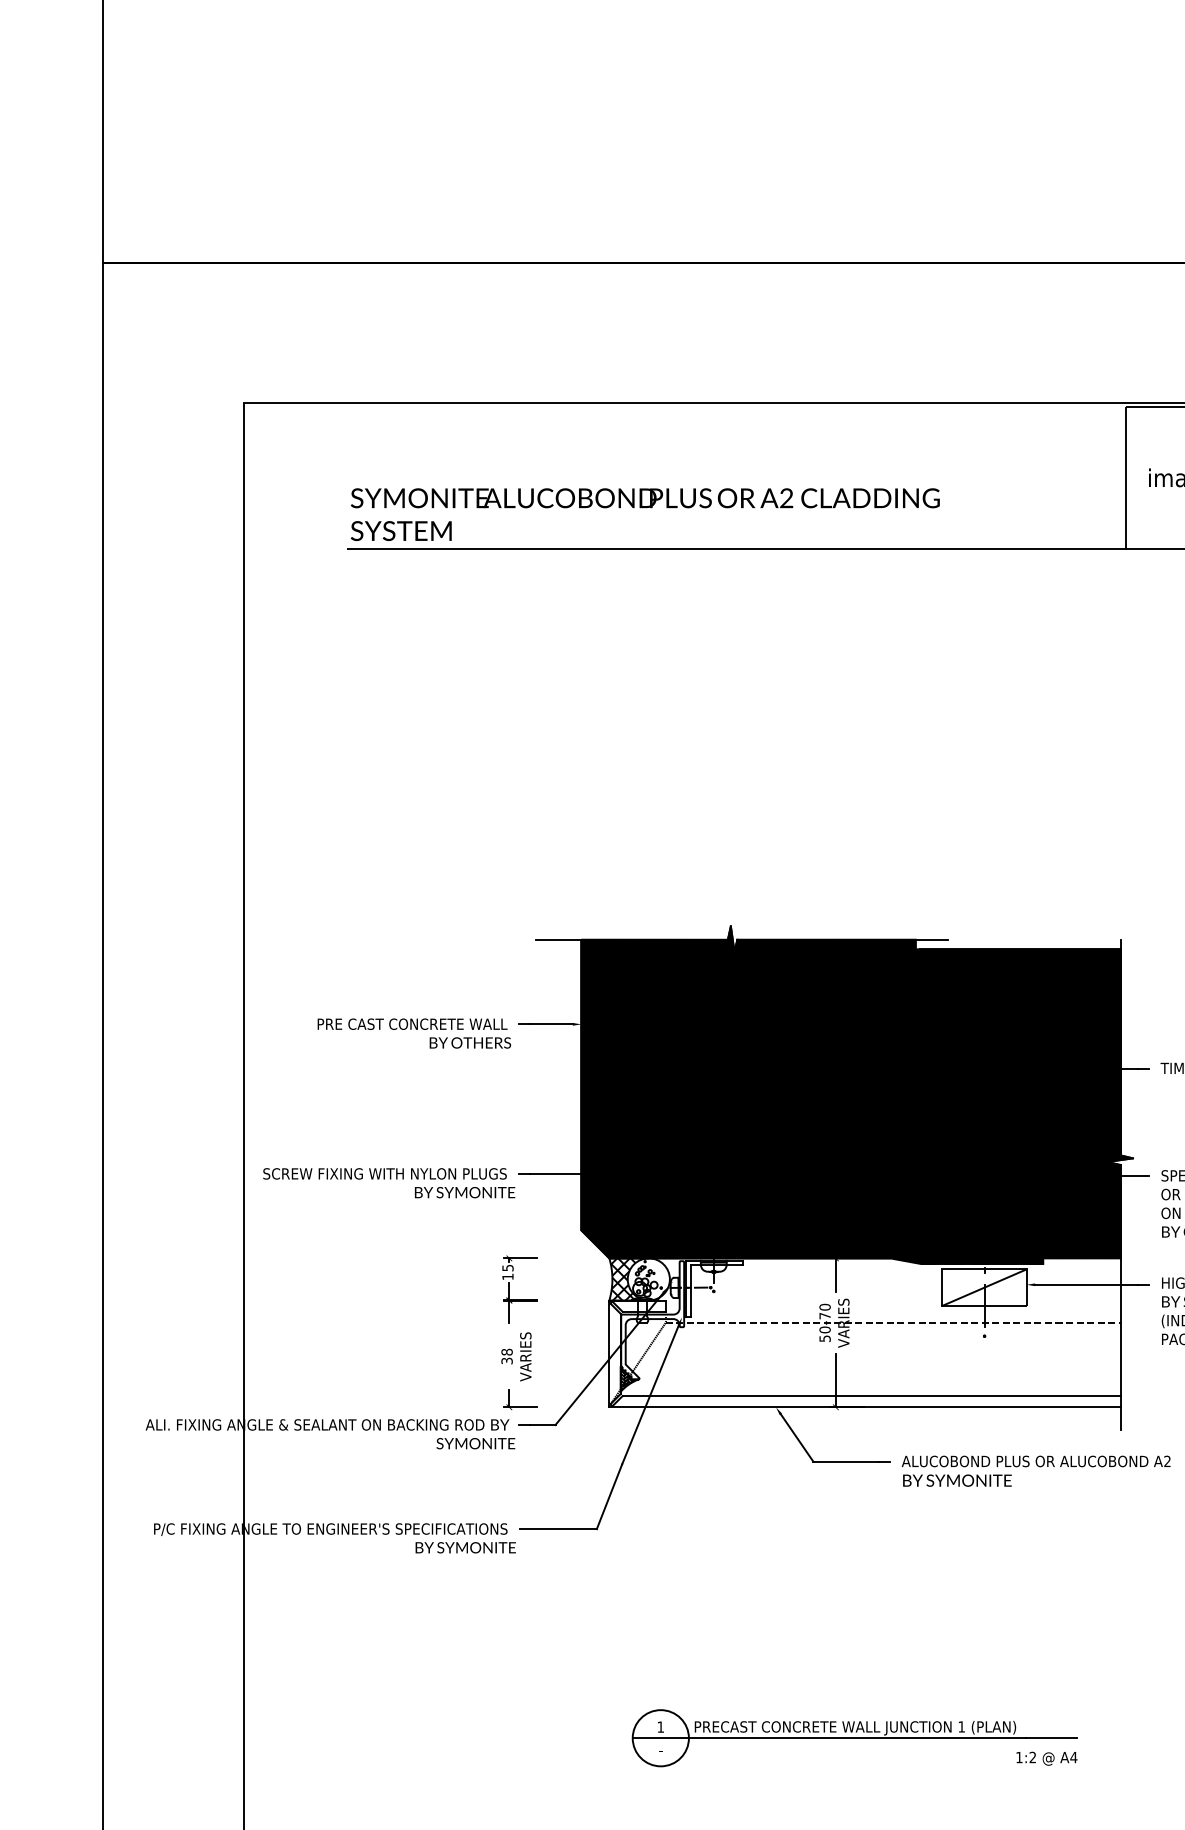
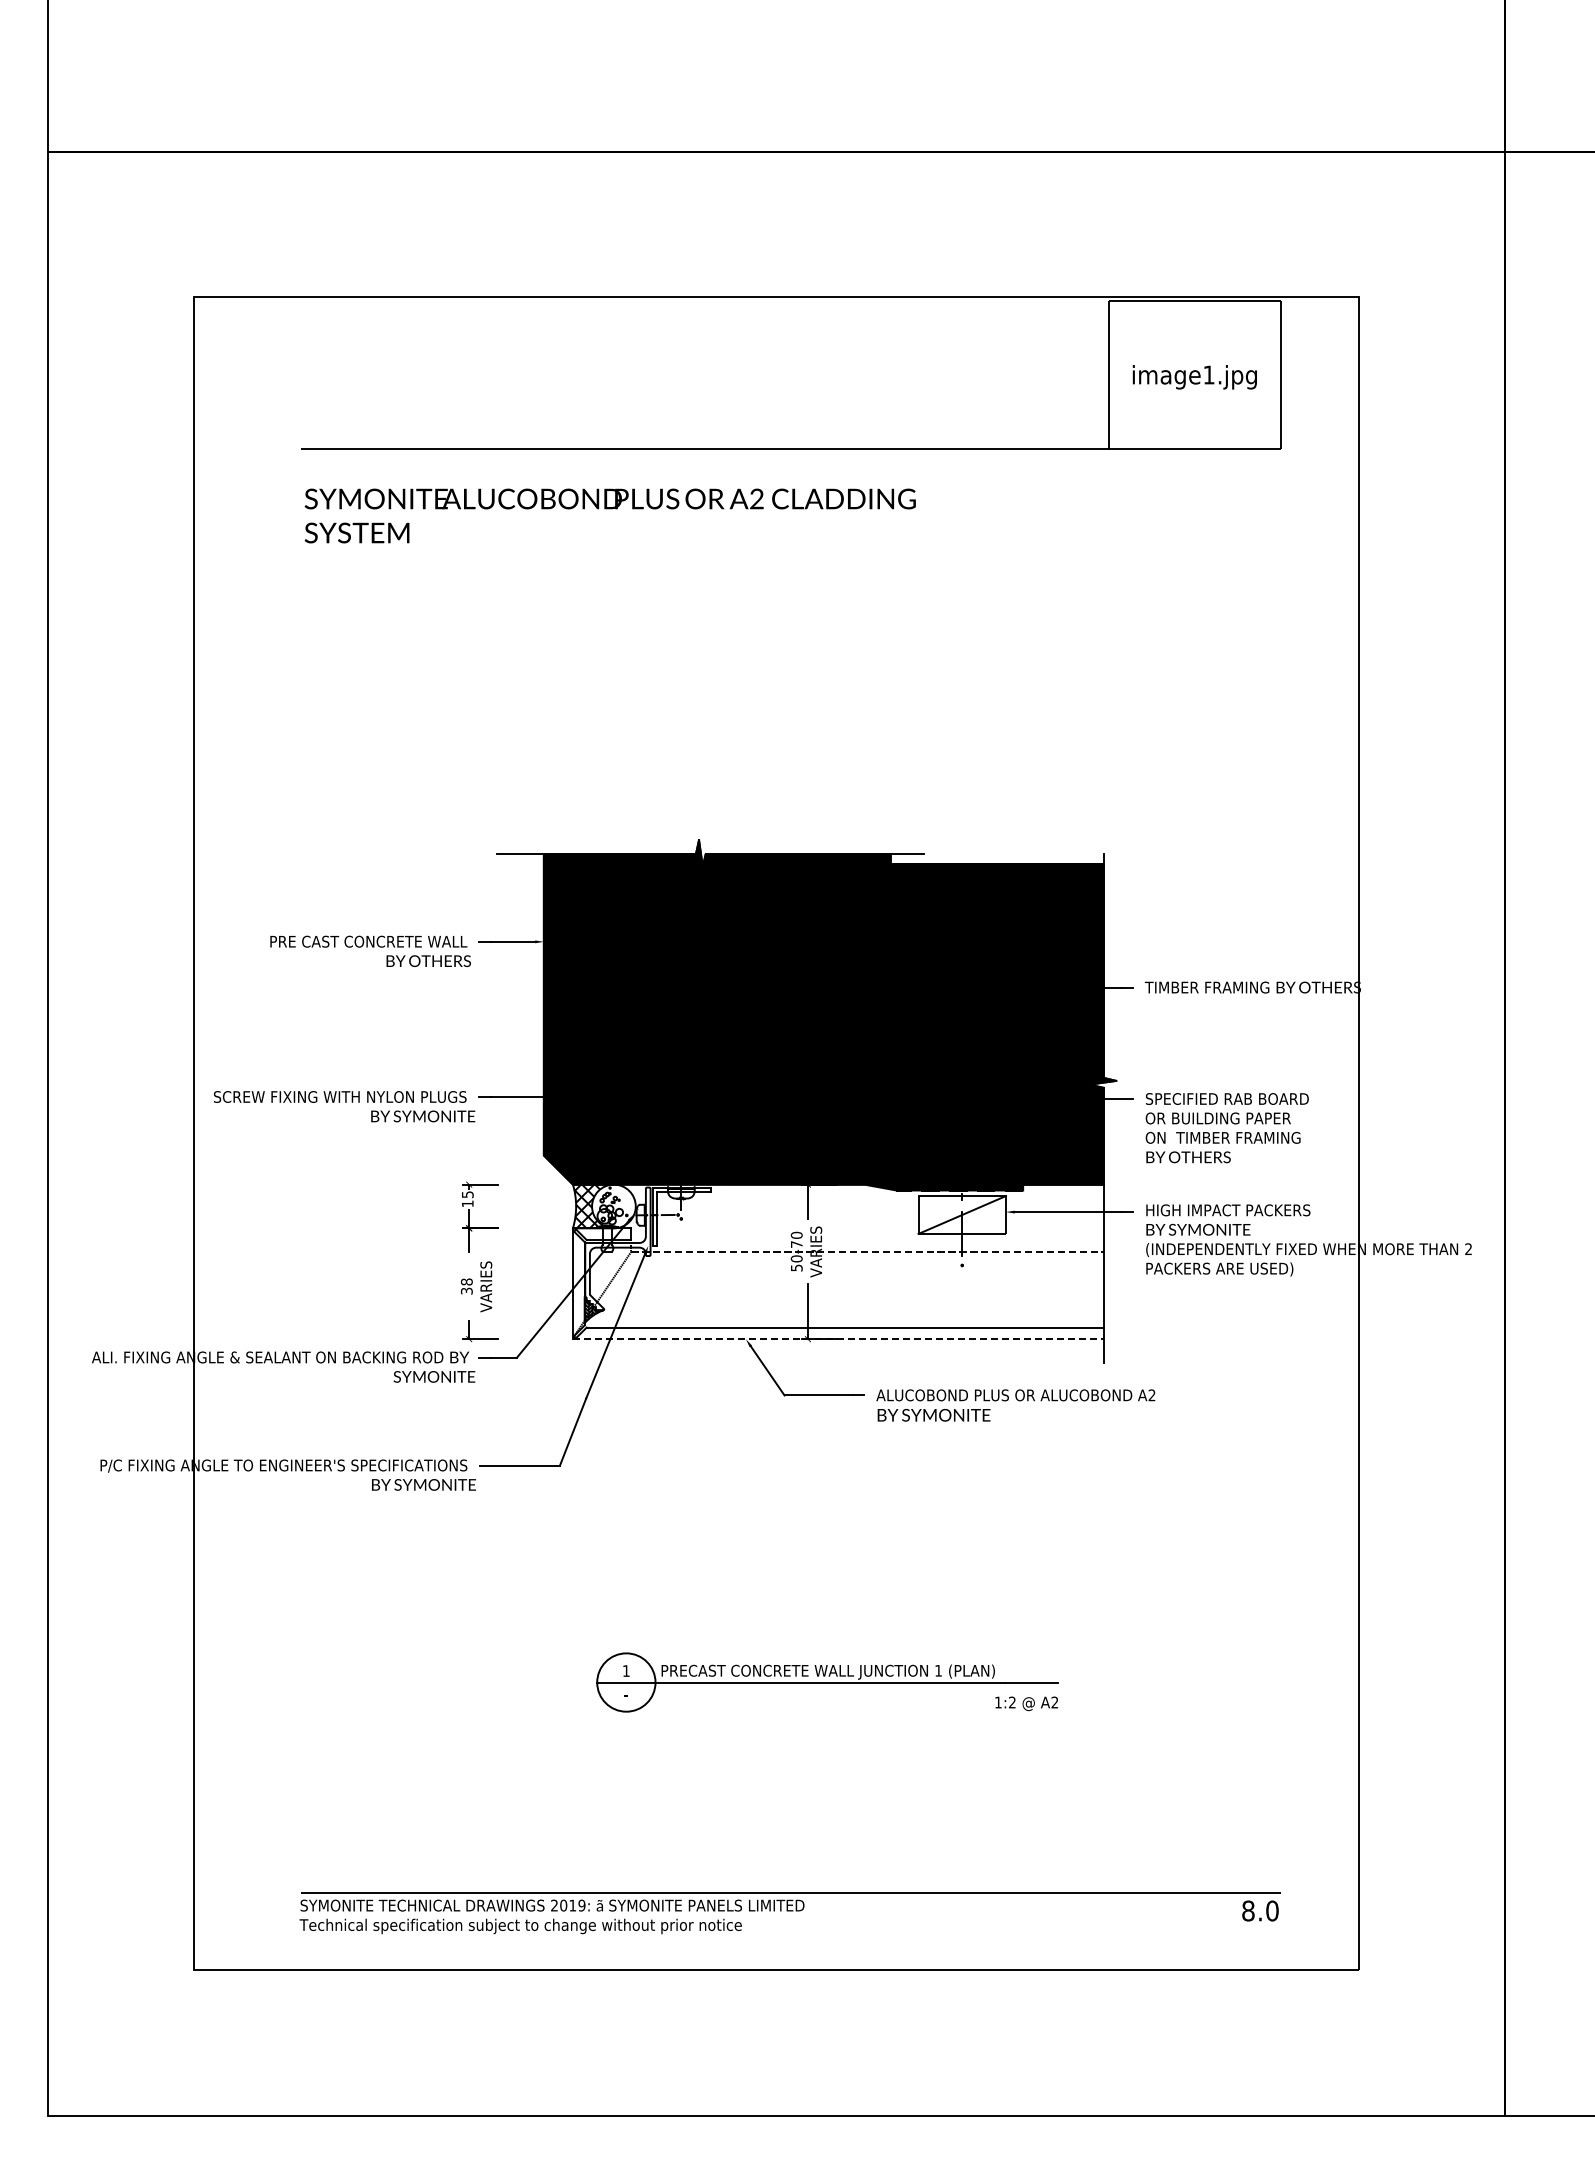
text: (644, 514) -> (609, 515), moved
line: (865, 1407) -> (838, 1339), solid -> dashed
text: (1073, 1757) -> (1054, 1702), A4 -> A2

